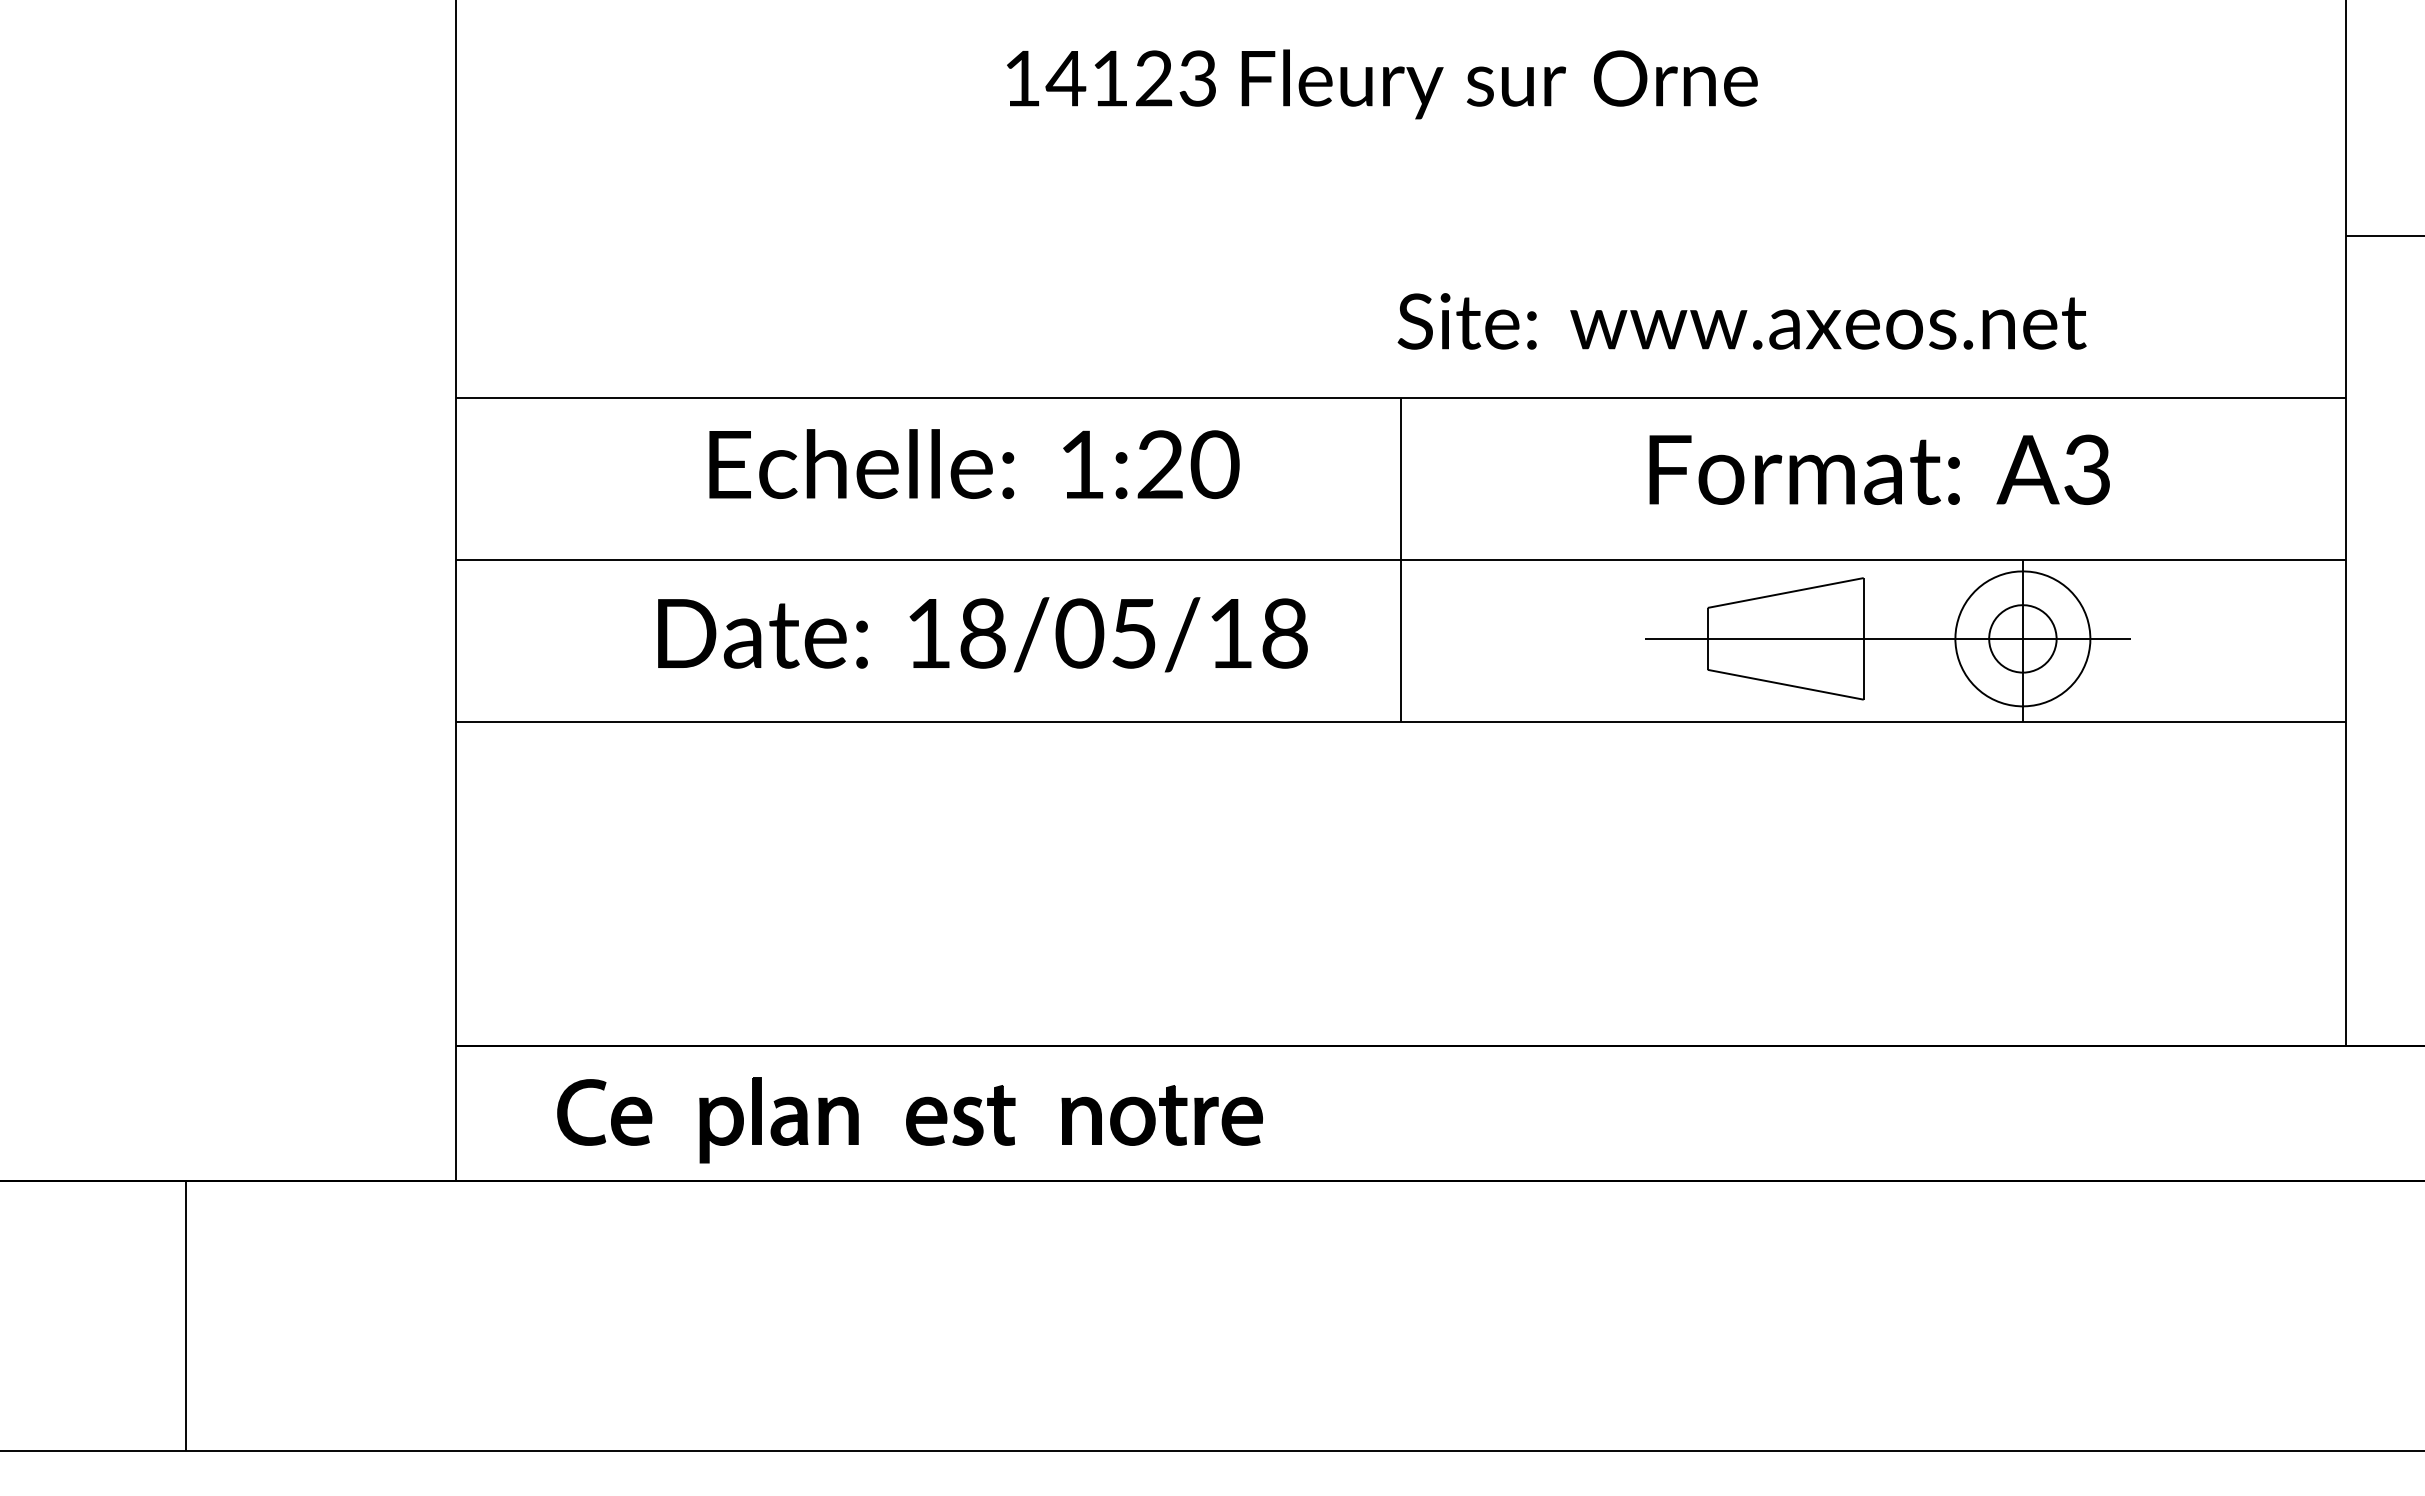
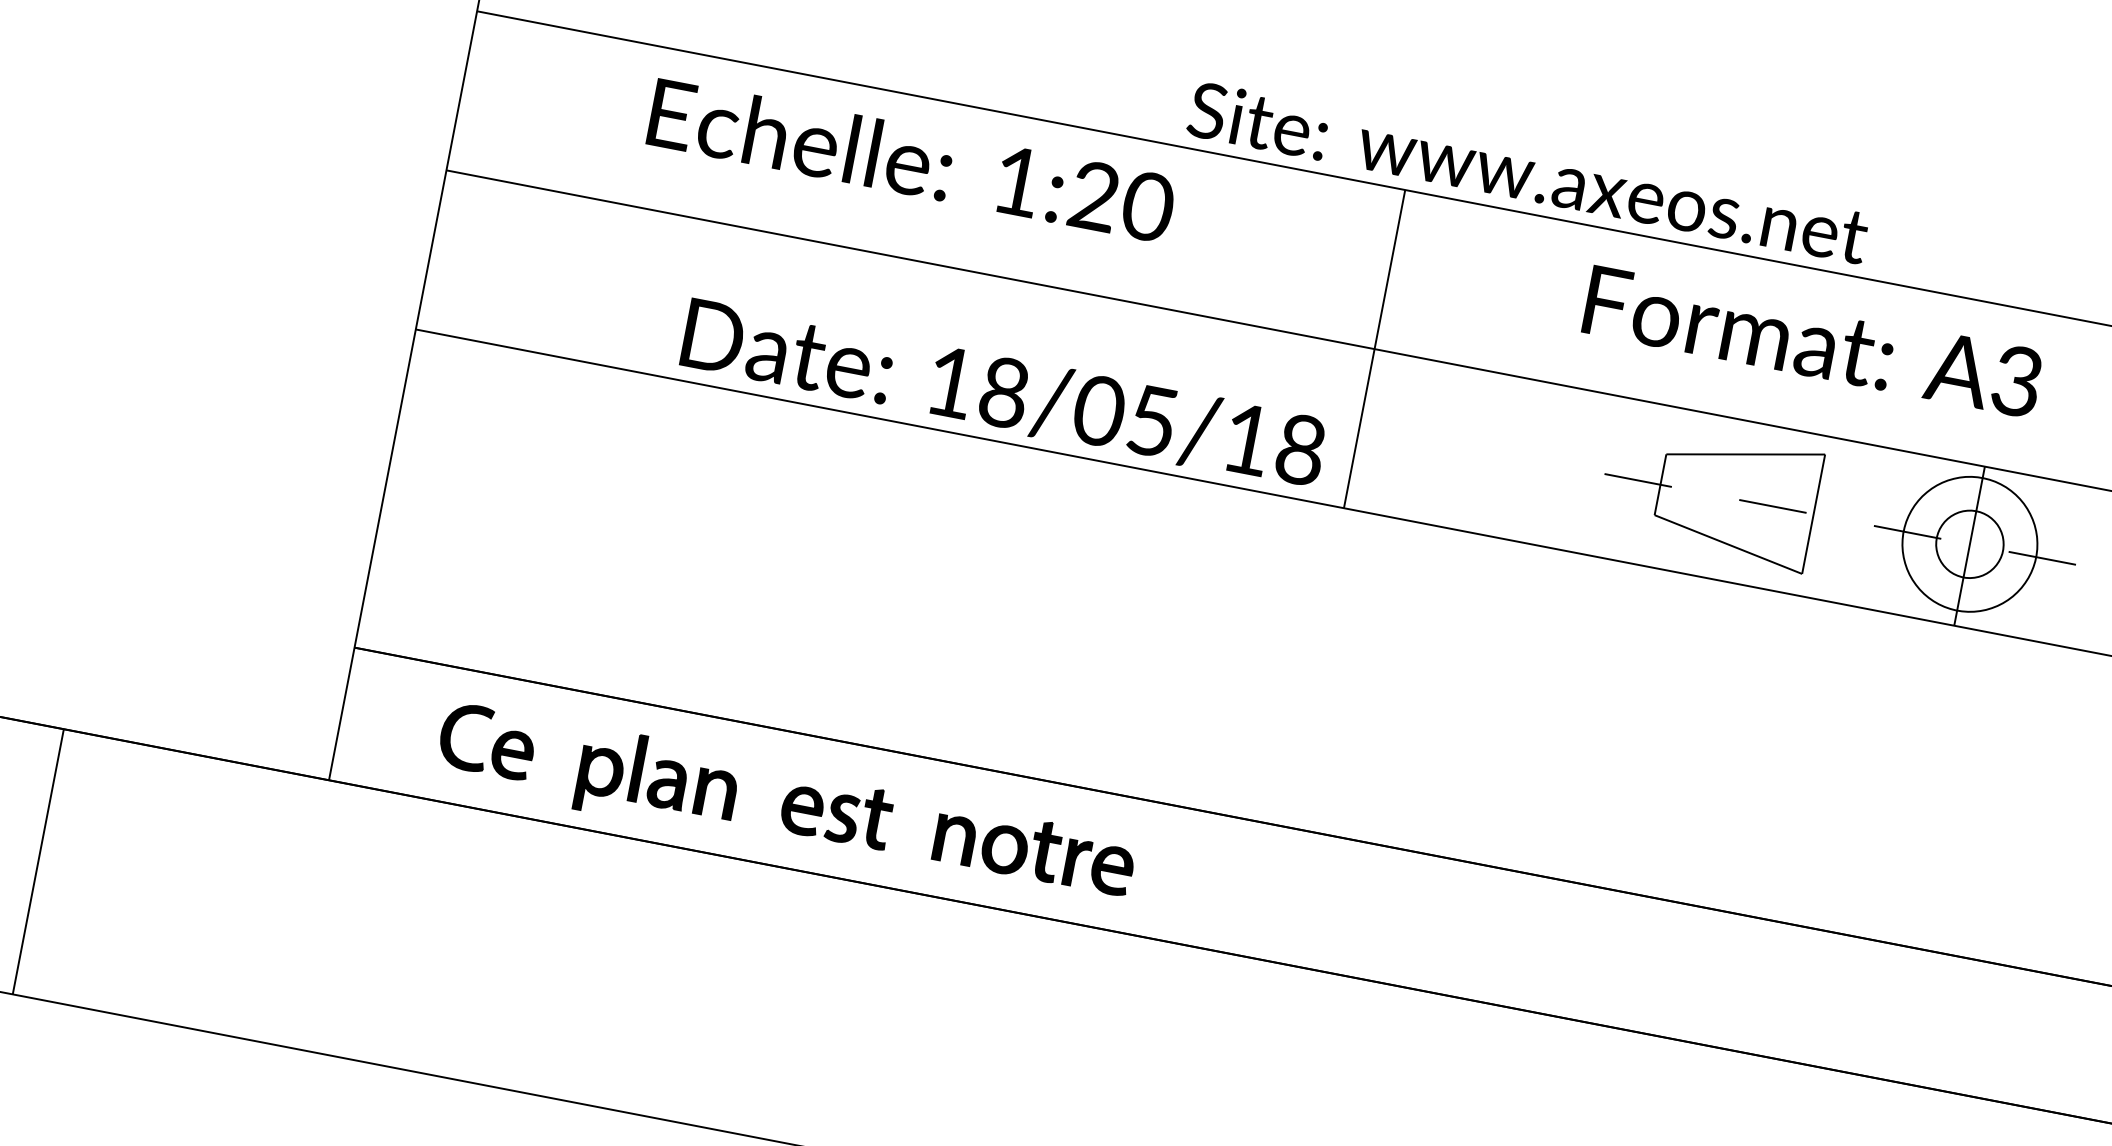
text: (1741, 321) -> (1527, 172), moved
text: (974, 464) -> (911, 160), moved
text: (1879, 469) -> (1813, 341), moved
text: (982, 634) -> (1003, 393), moved
line: (1887, 638) -> (1837, 518), solid -> dashed

